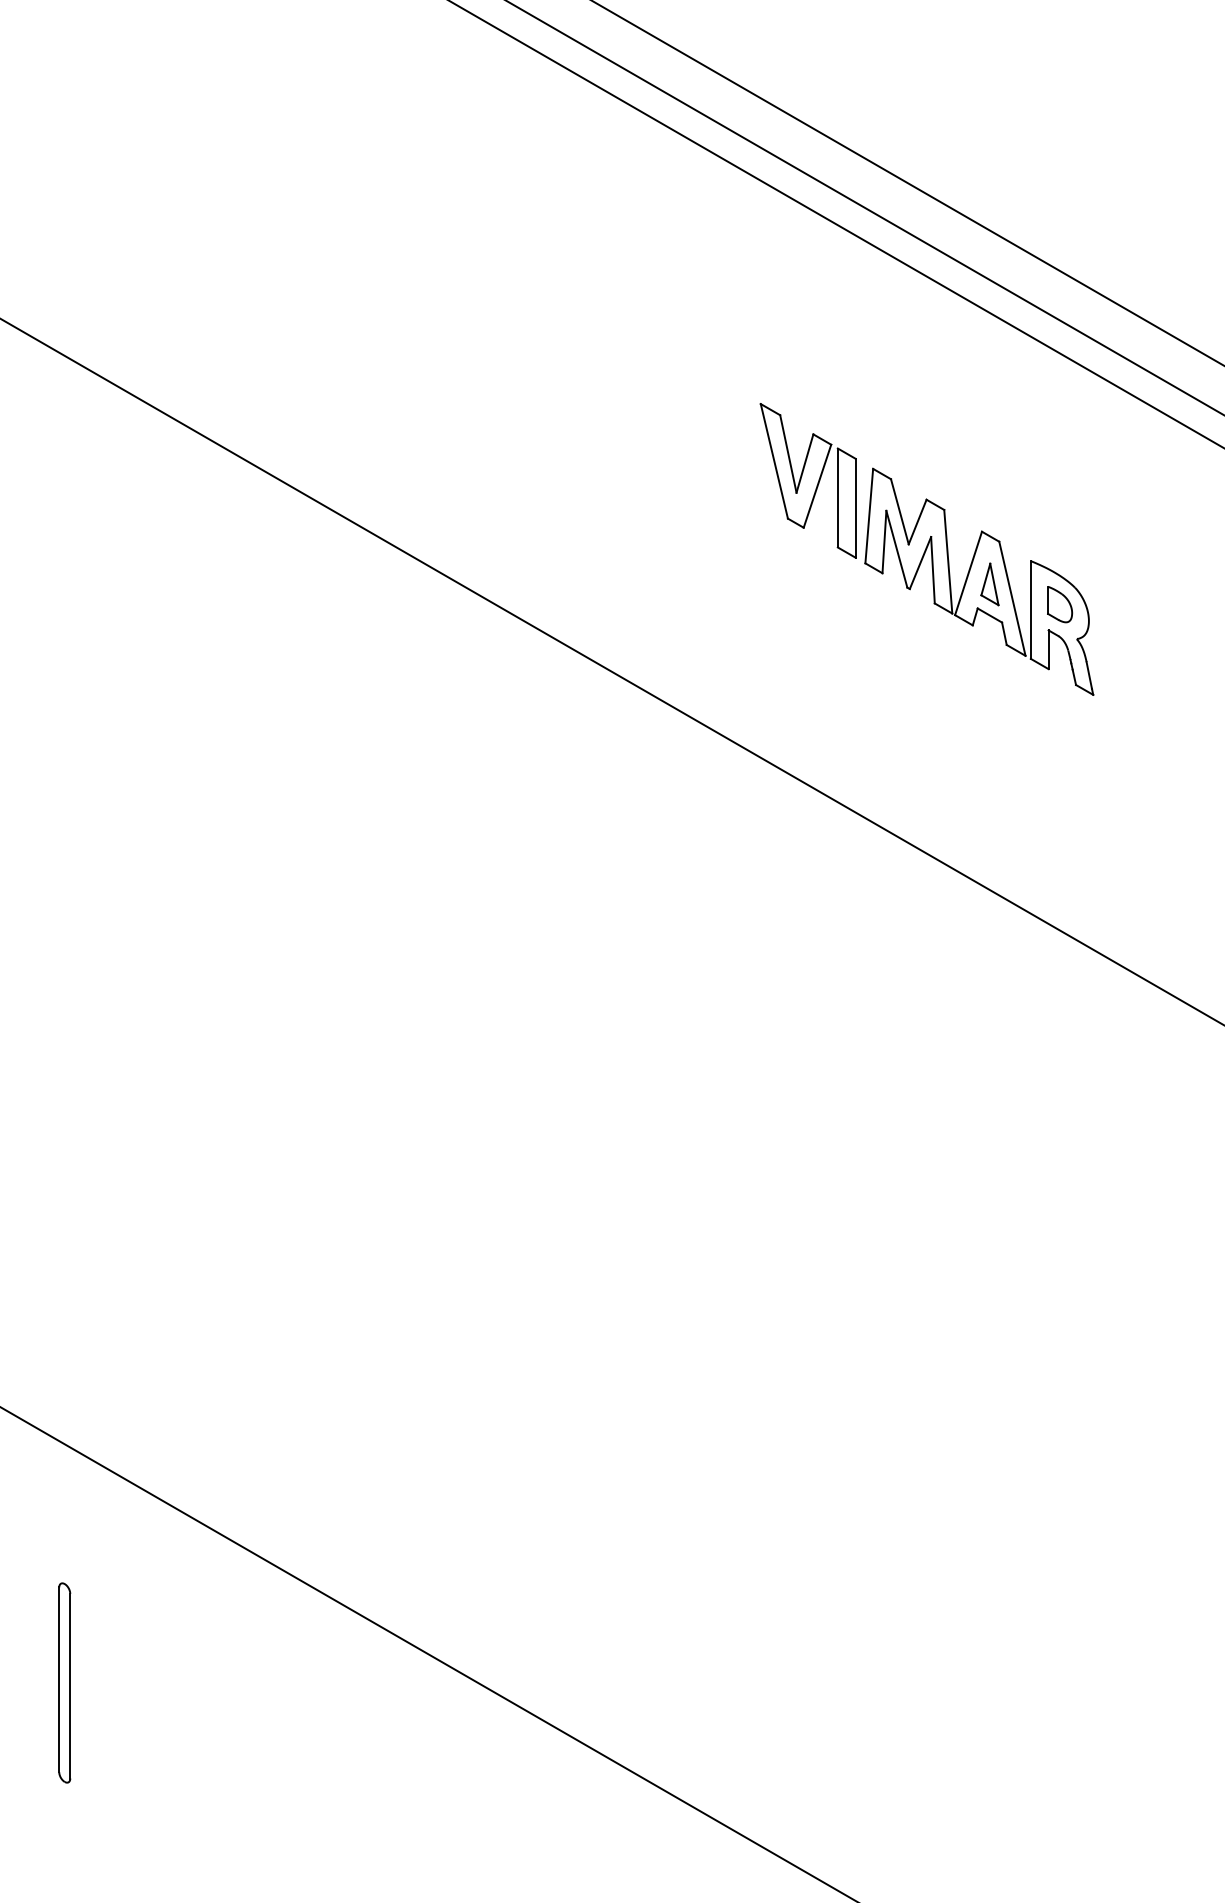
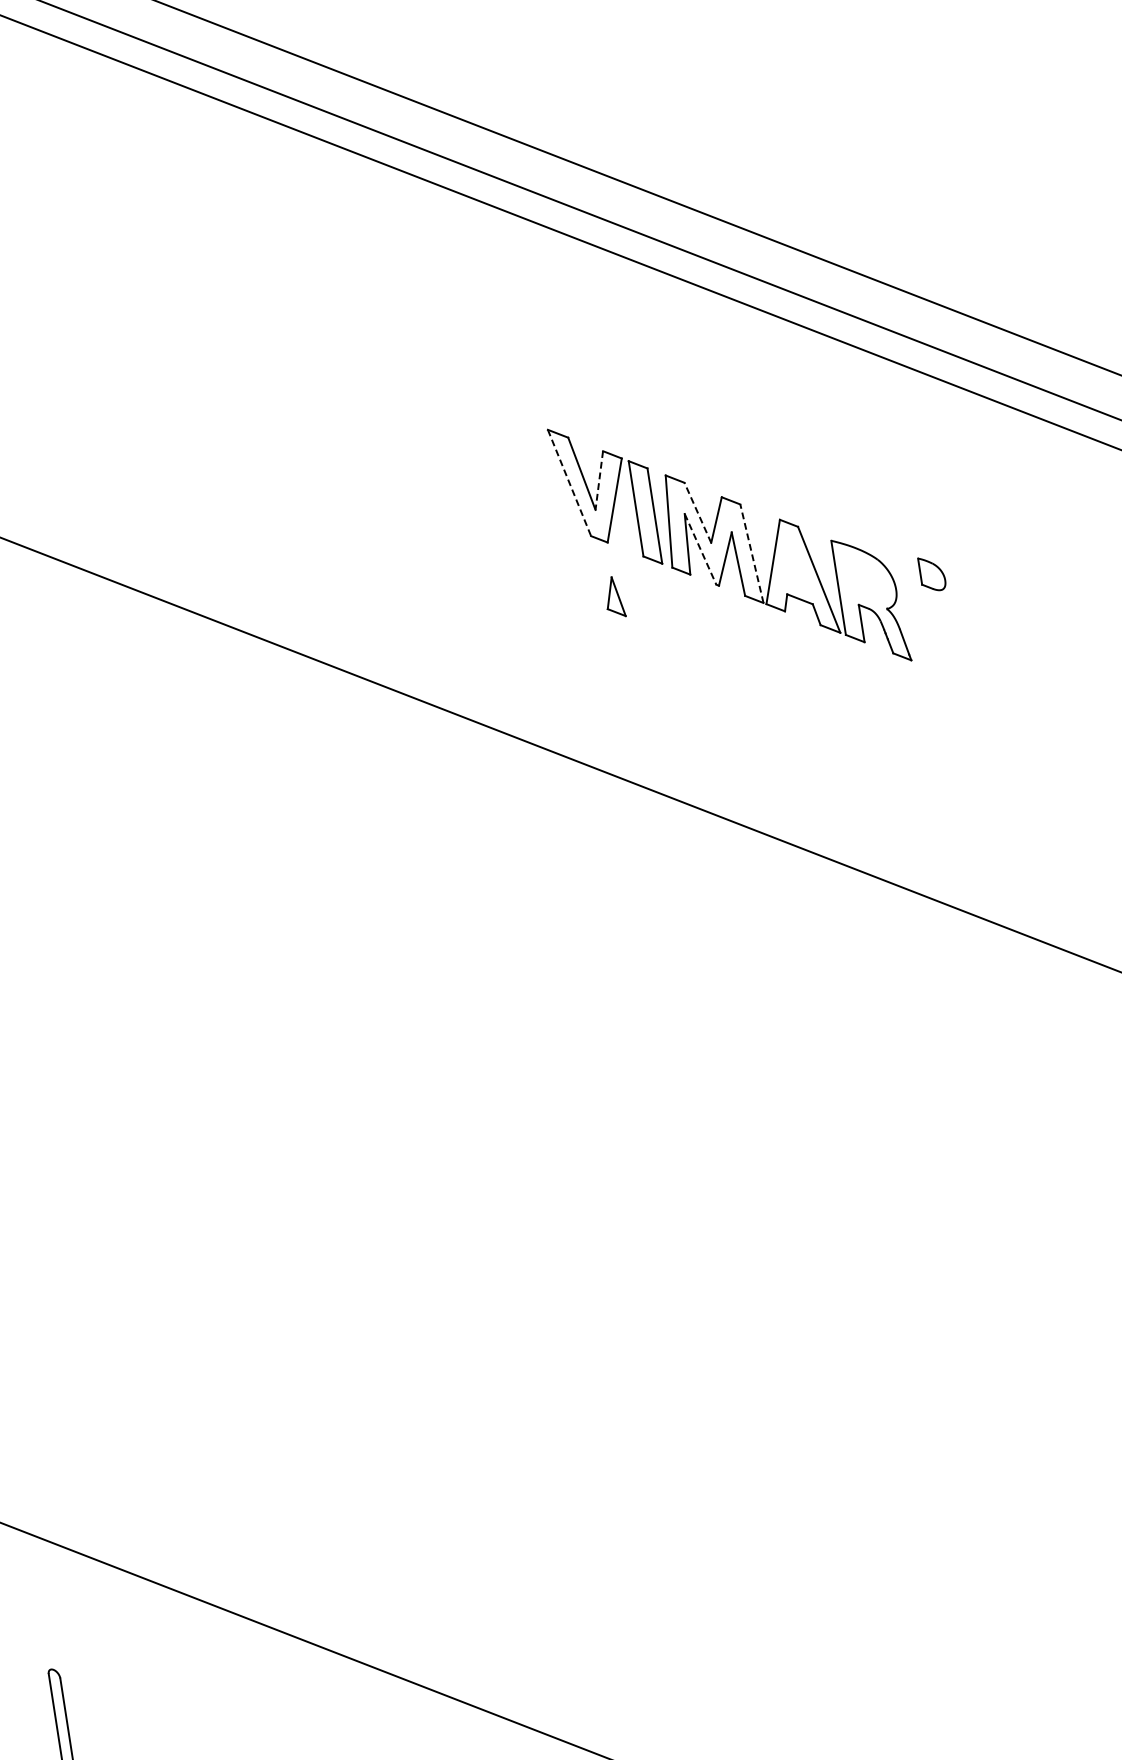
line: (774, 461) -> (569, 483), solid -> dashed
line: (804, 464) -> (598, 481), solid -> dashed
line: (899, 511) -> (697, 512), solid -> dashed
line: (896, 549) -> (700, 549), solid -> dashed
line: (948, 561) -> (752, 553), solid -> dashed
part: (989, 584) -> (613, 597), moved
part: (1060, 604) -> (932, 573), moved

